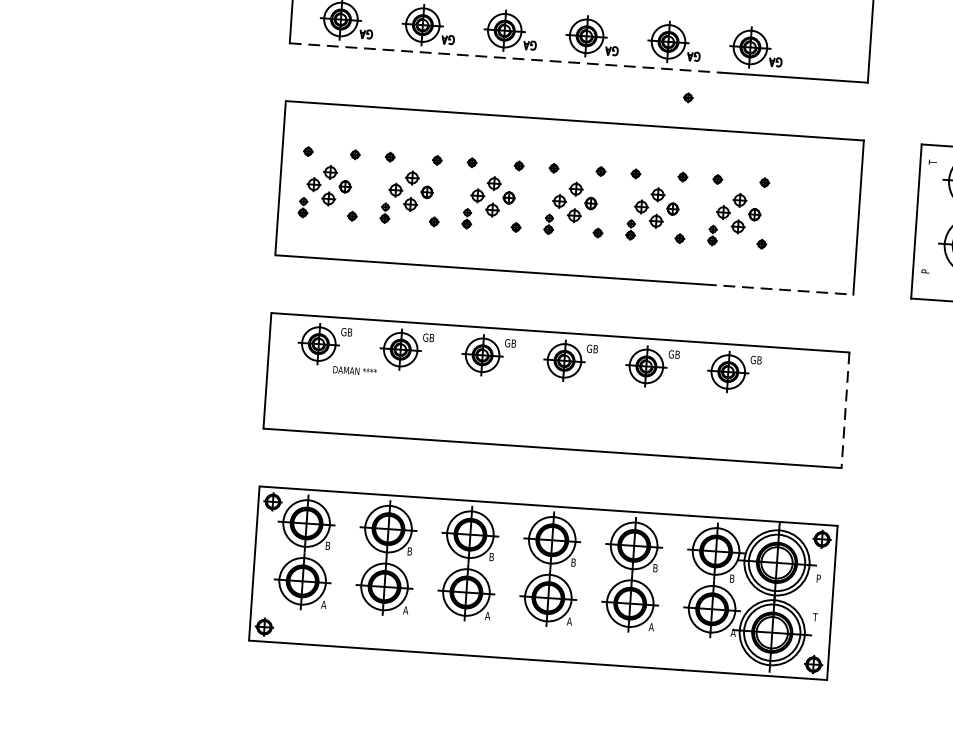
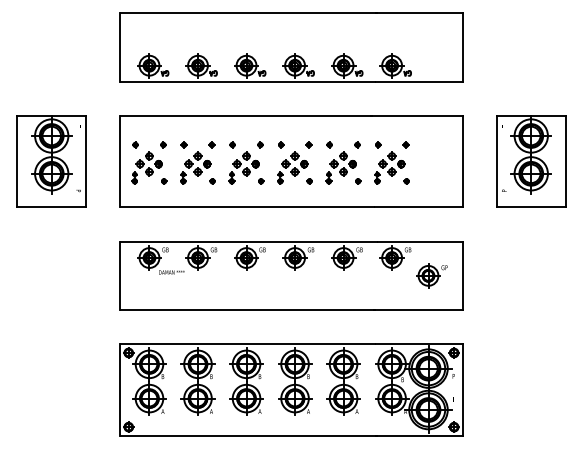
line: (506, 57) -> (248, 81), dashed -> solid
part: (688, 97) -> (357, 97), removed
part: (164, 169) -> (51, 161), added
line: (778, 289) -> (418, 207), dashed -> solid
part: (792, 406) -> (431, 275), added
line: (844, 411) -> (462, 276), dashed -> solid

